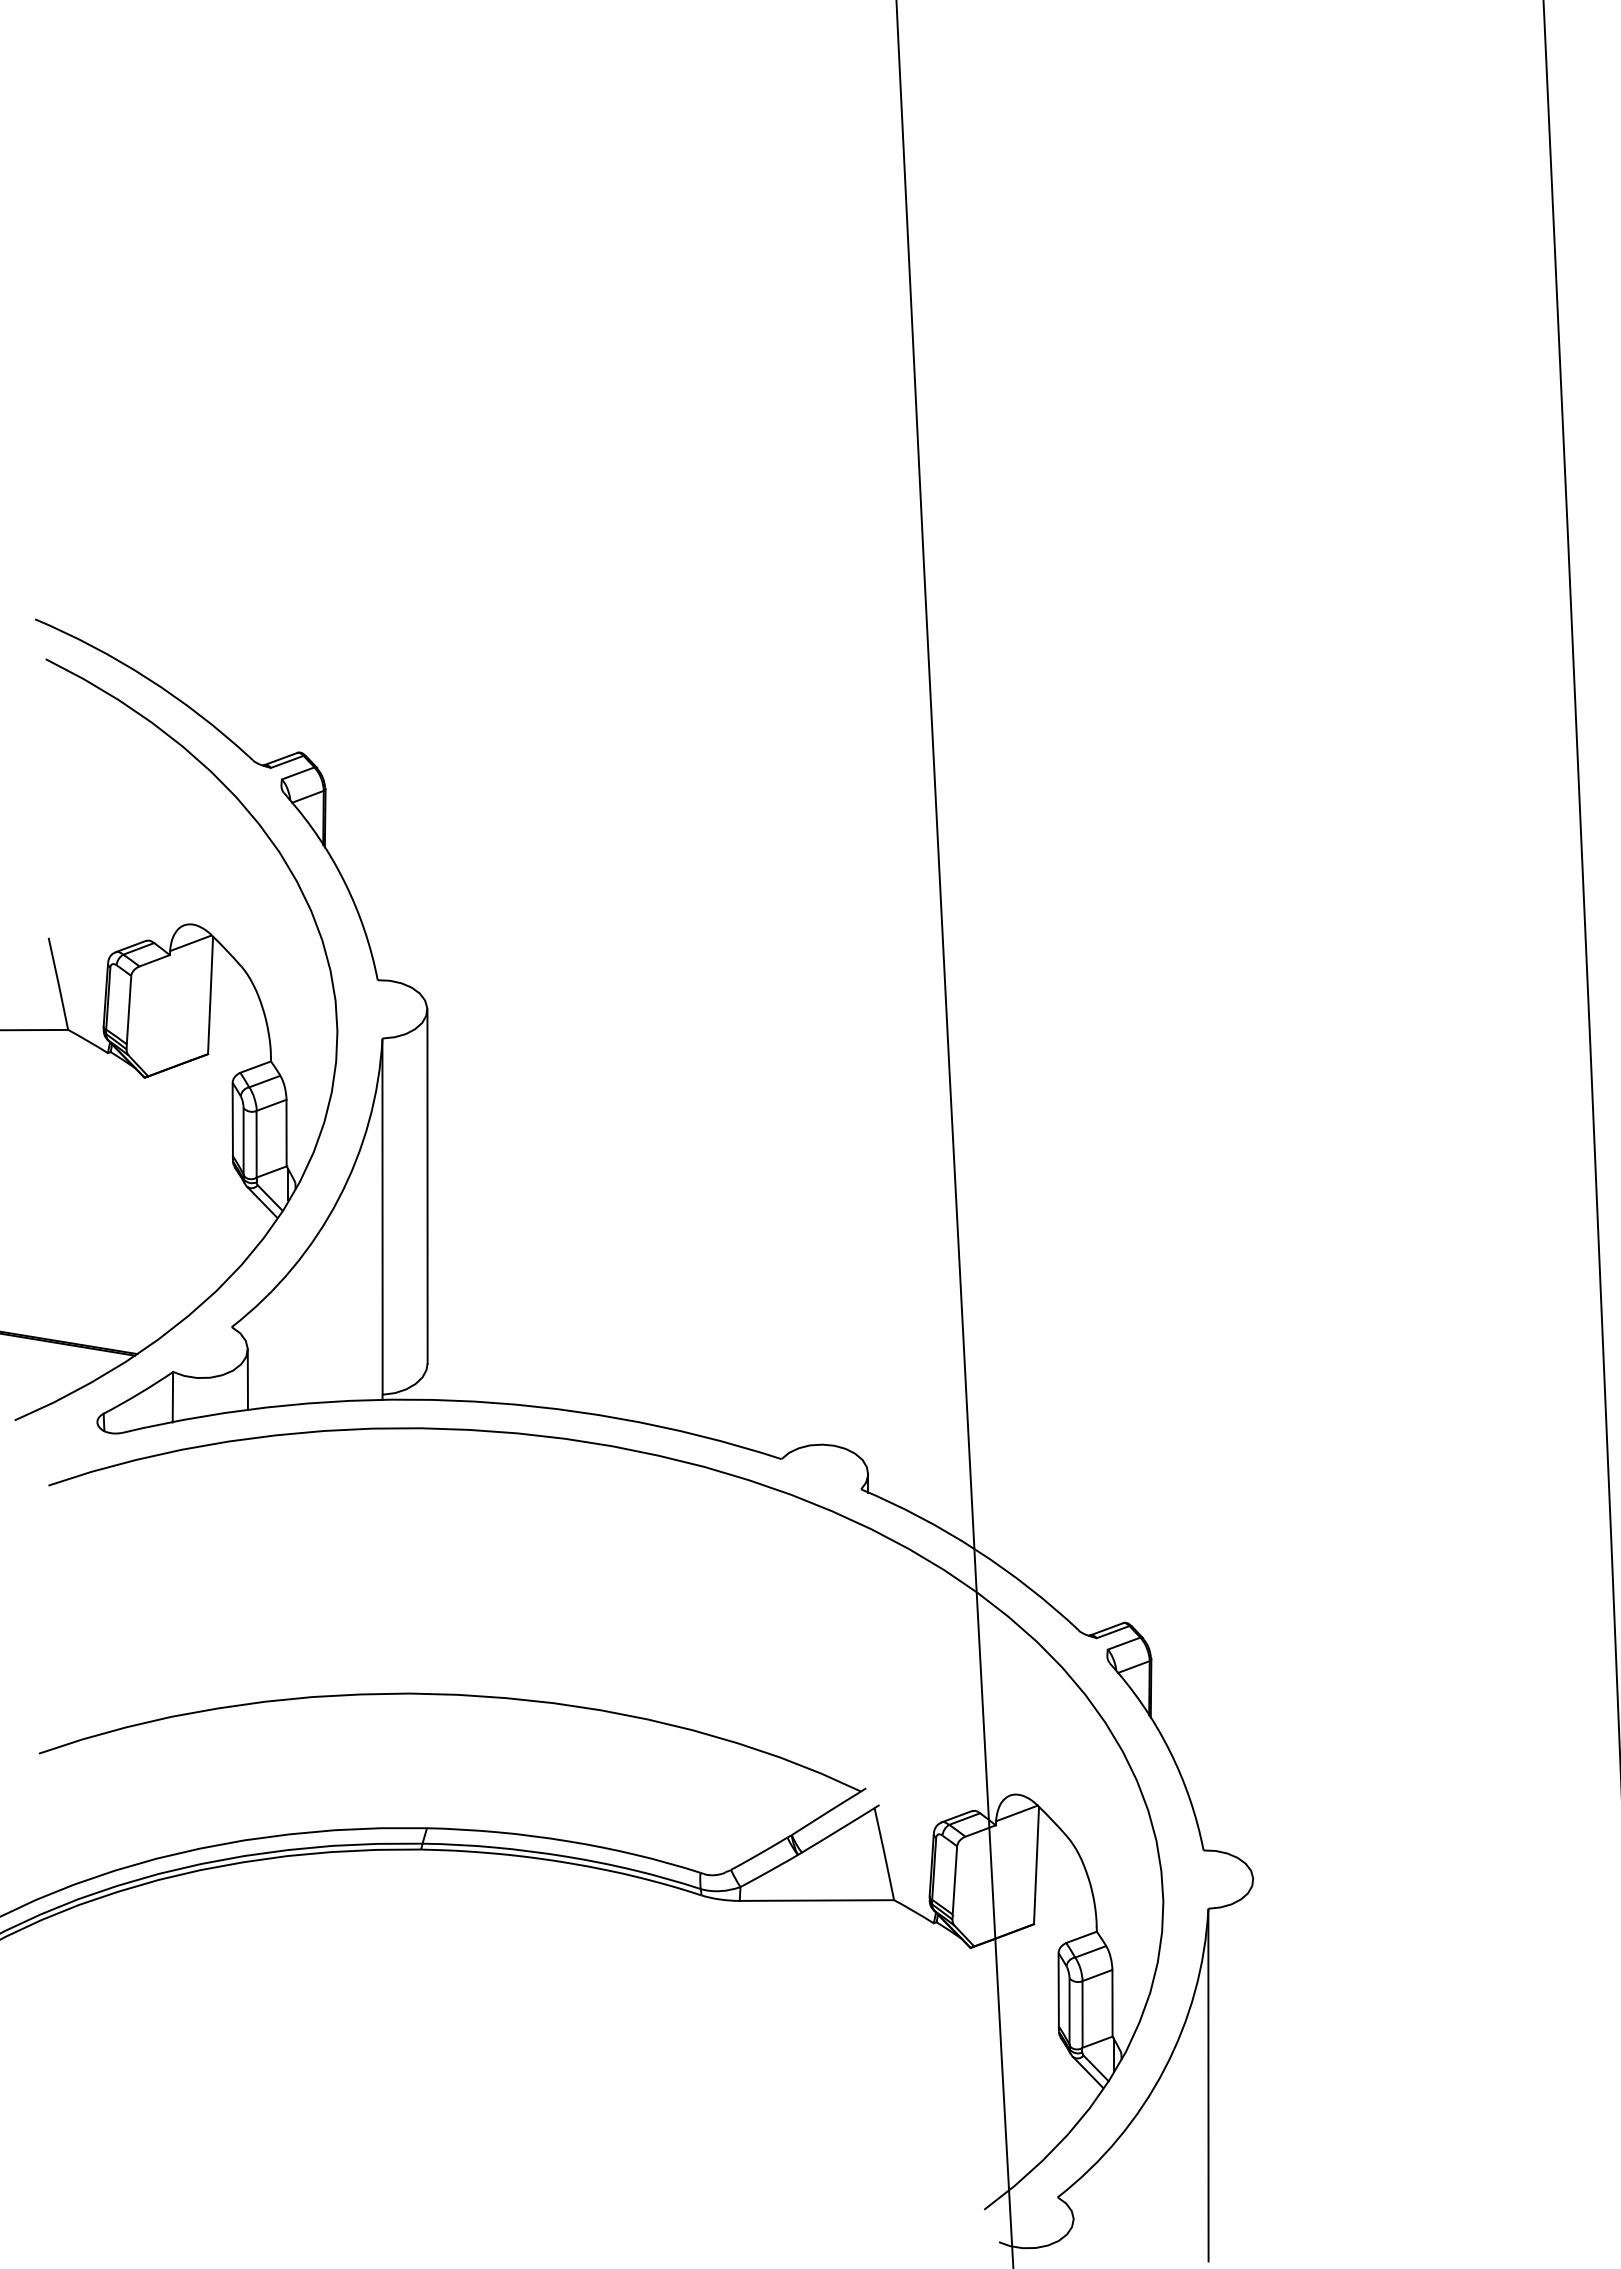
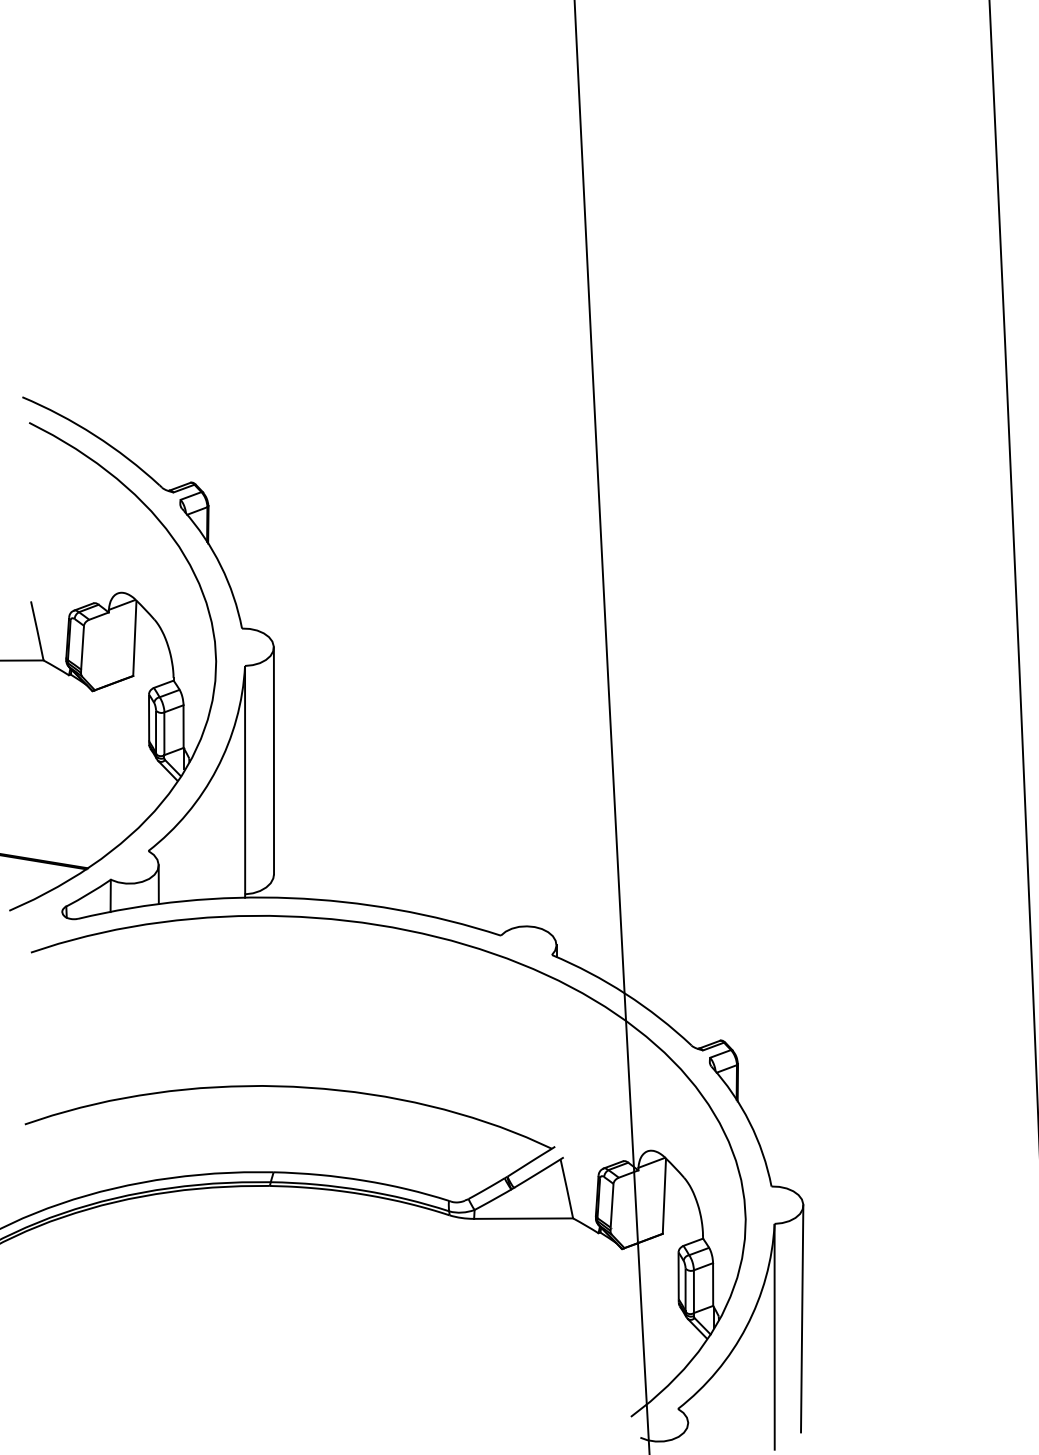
line: (1251, 2056) -> (802, 1318), added

